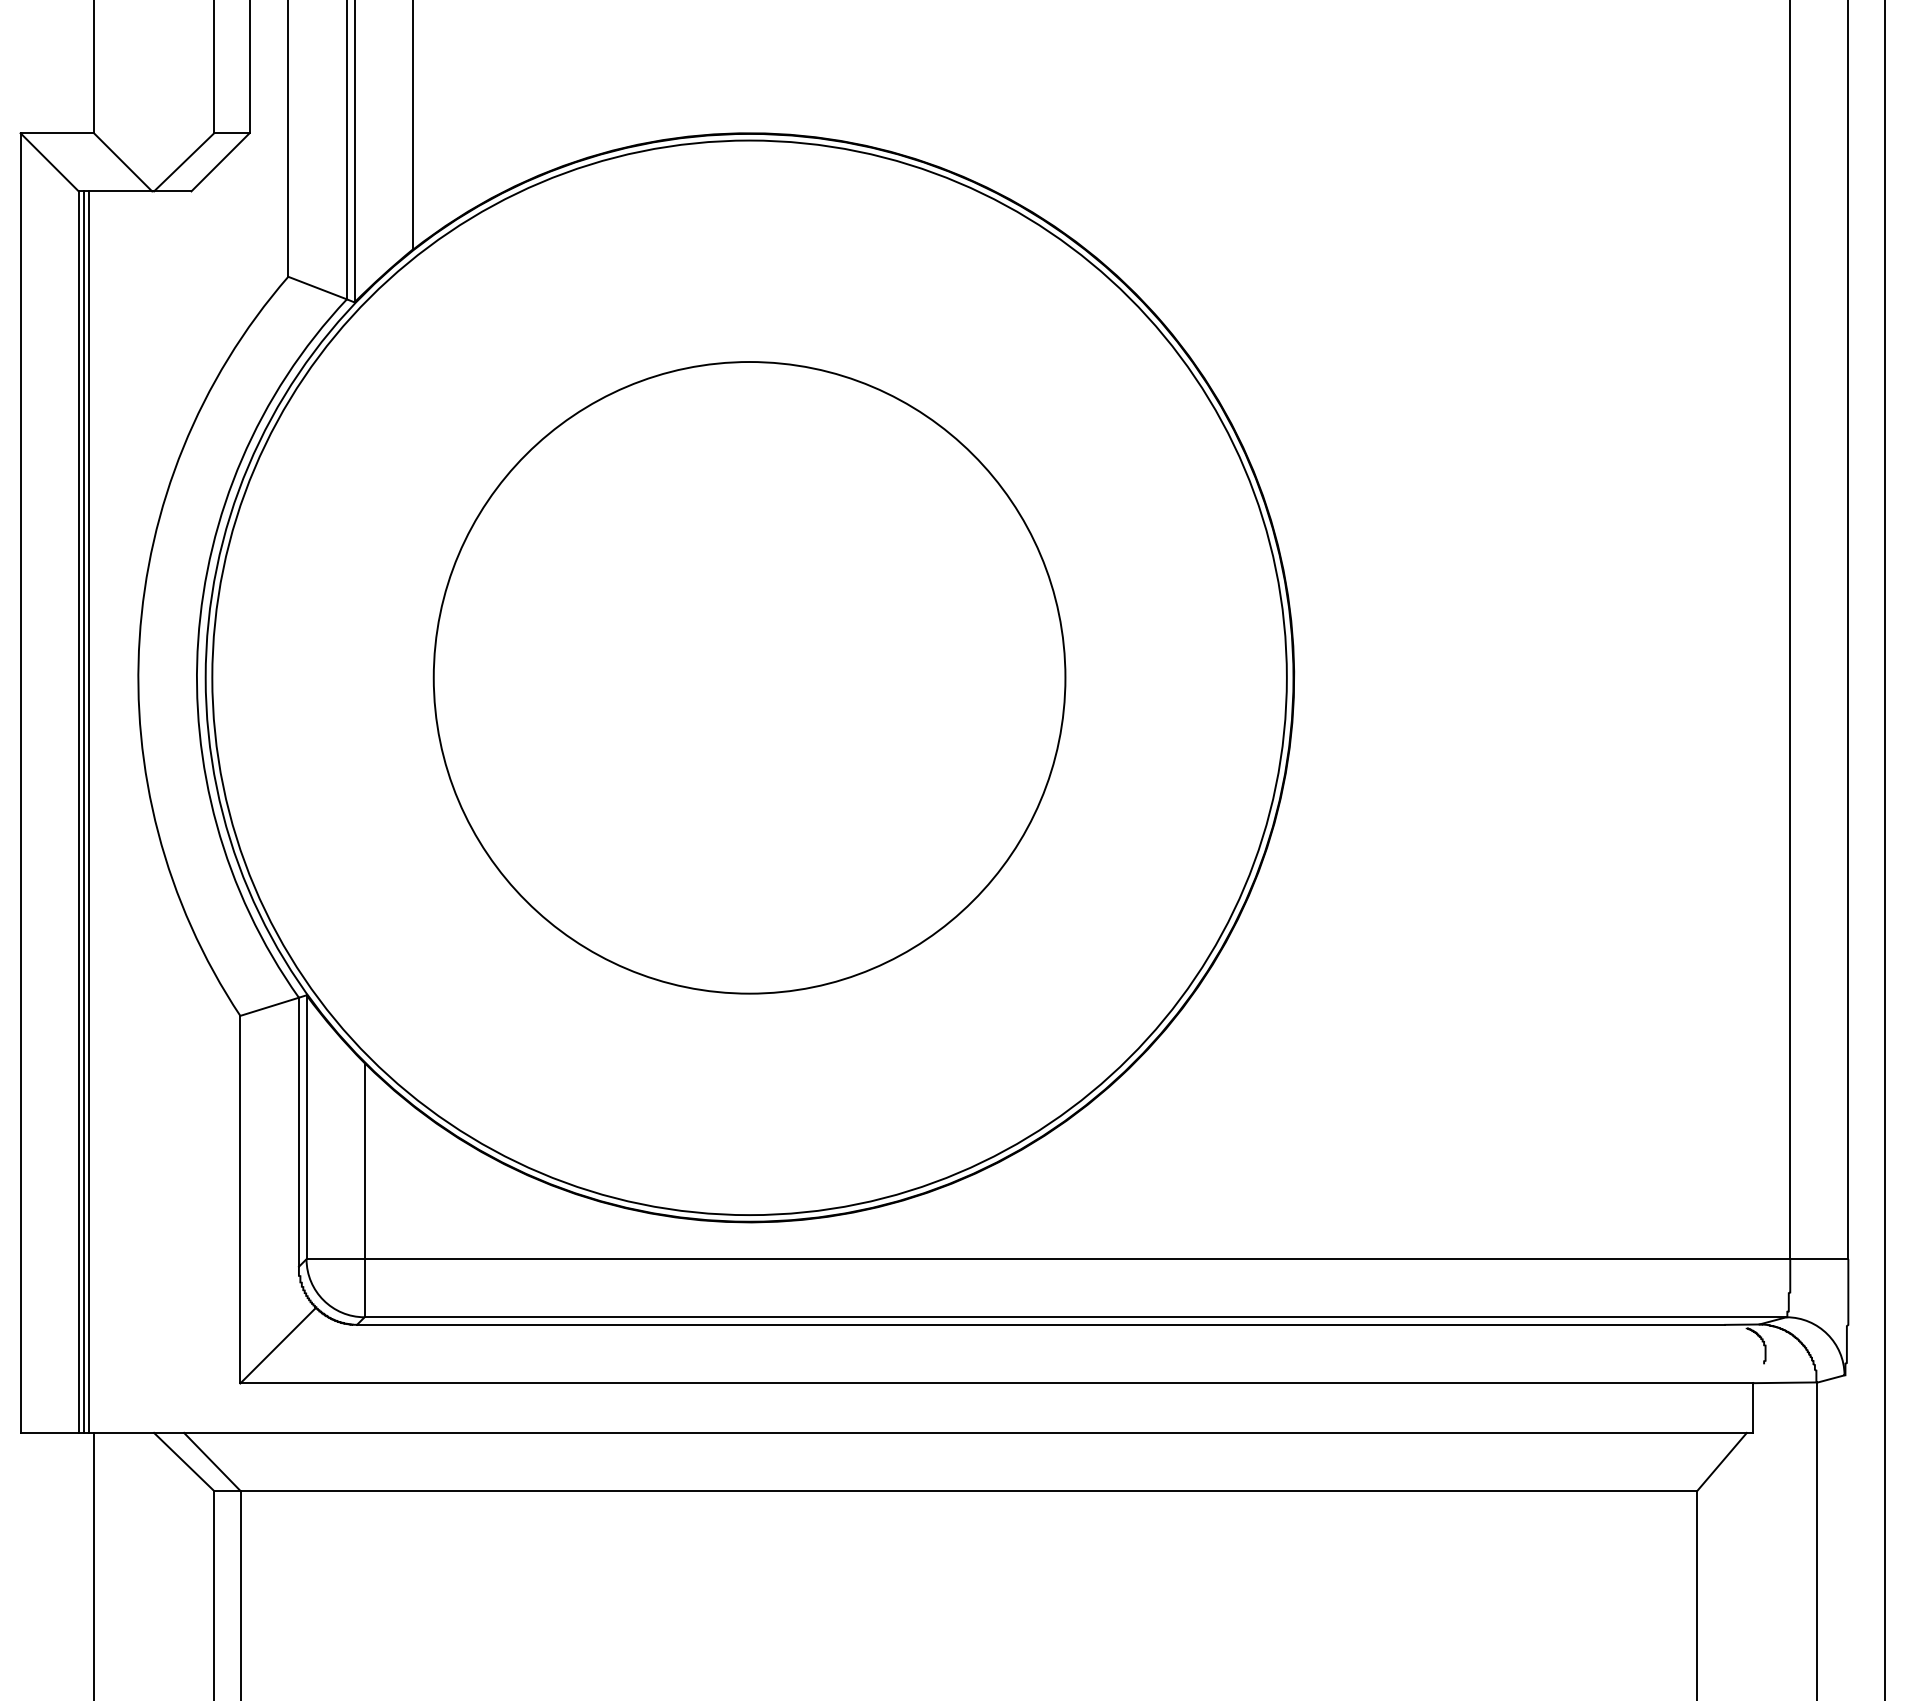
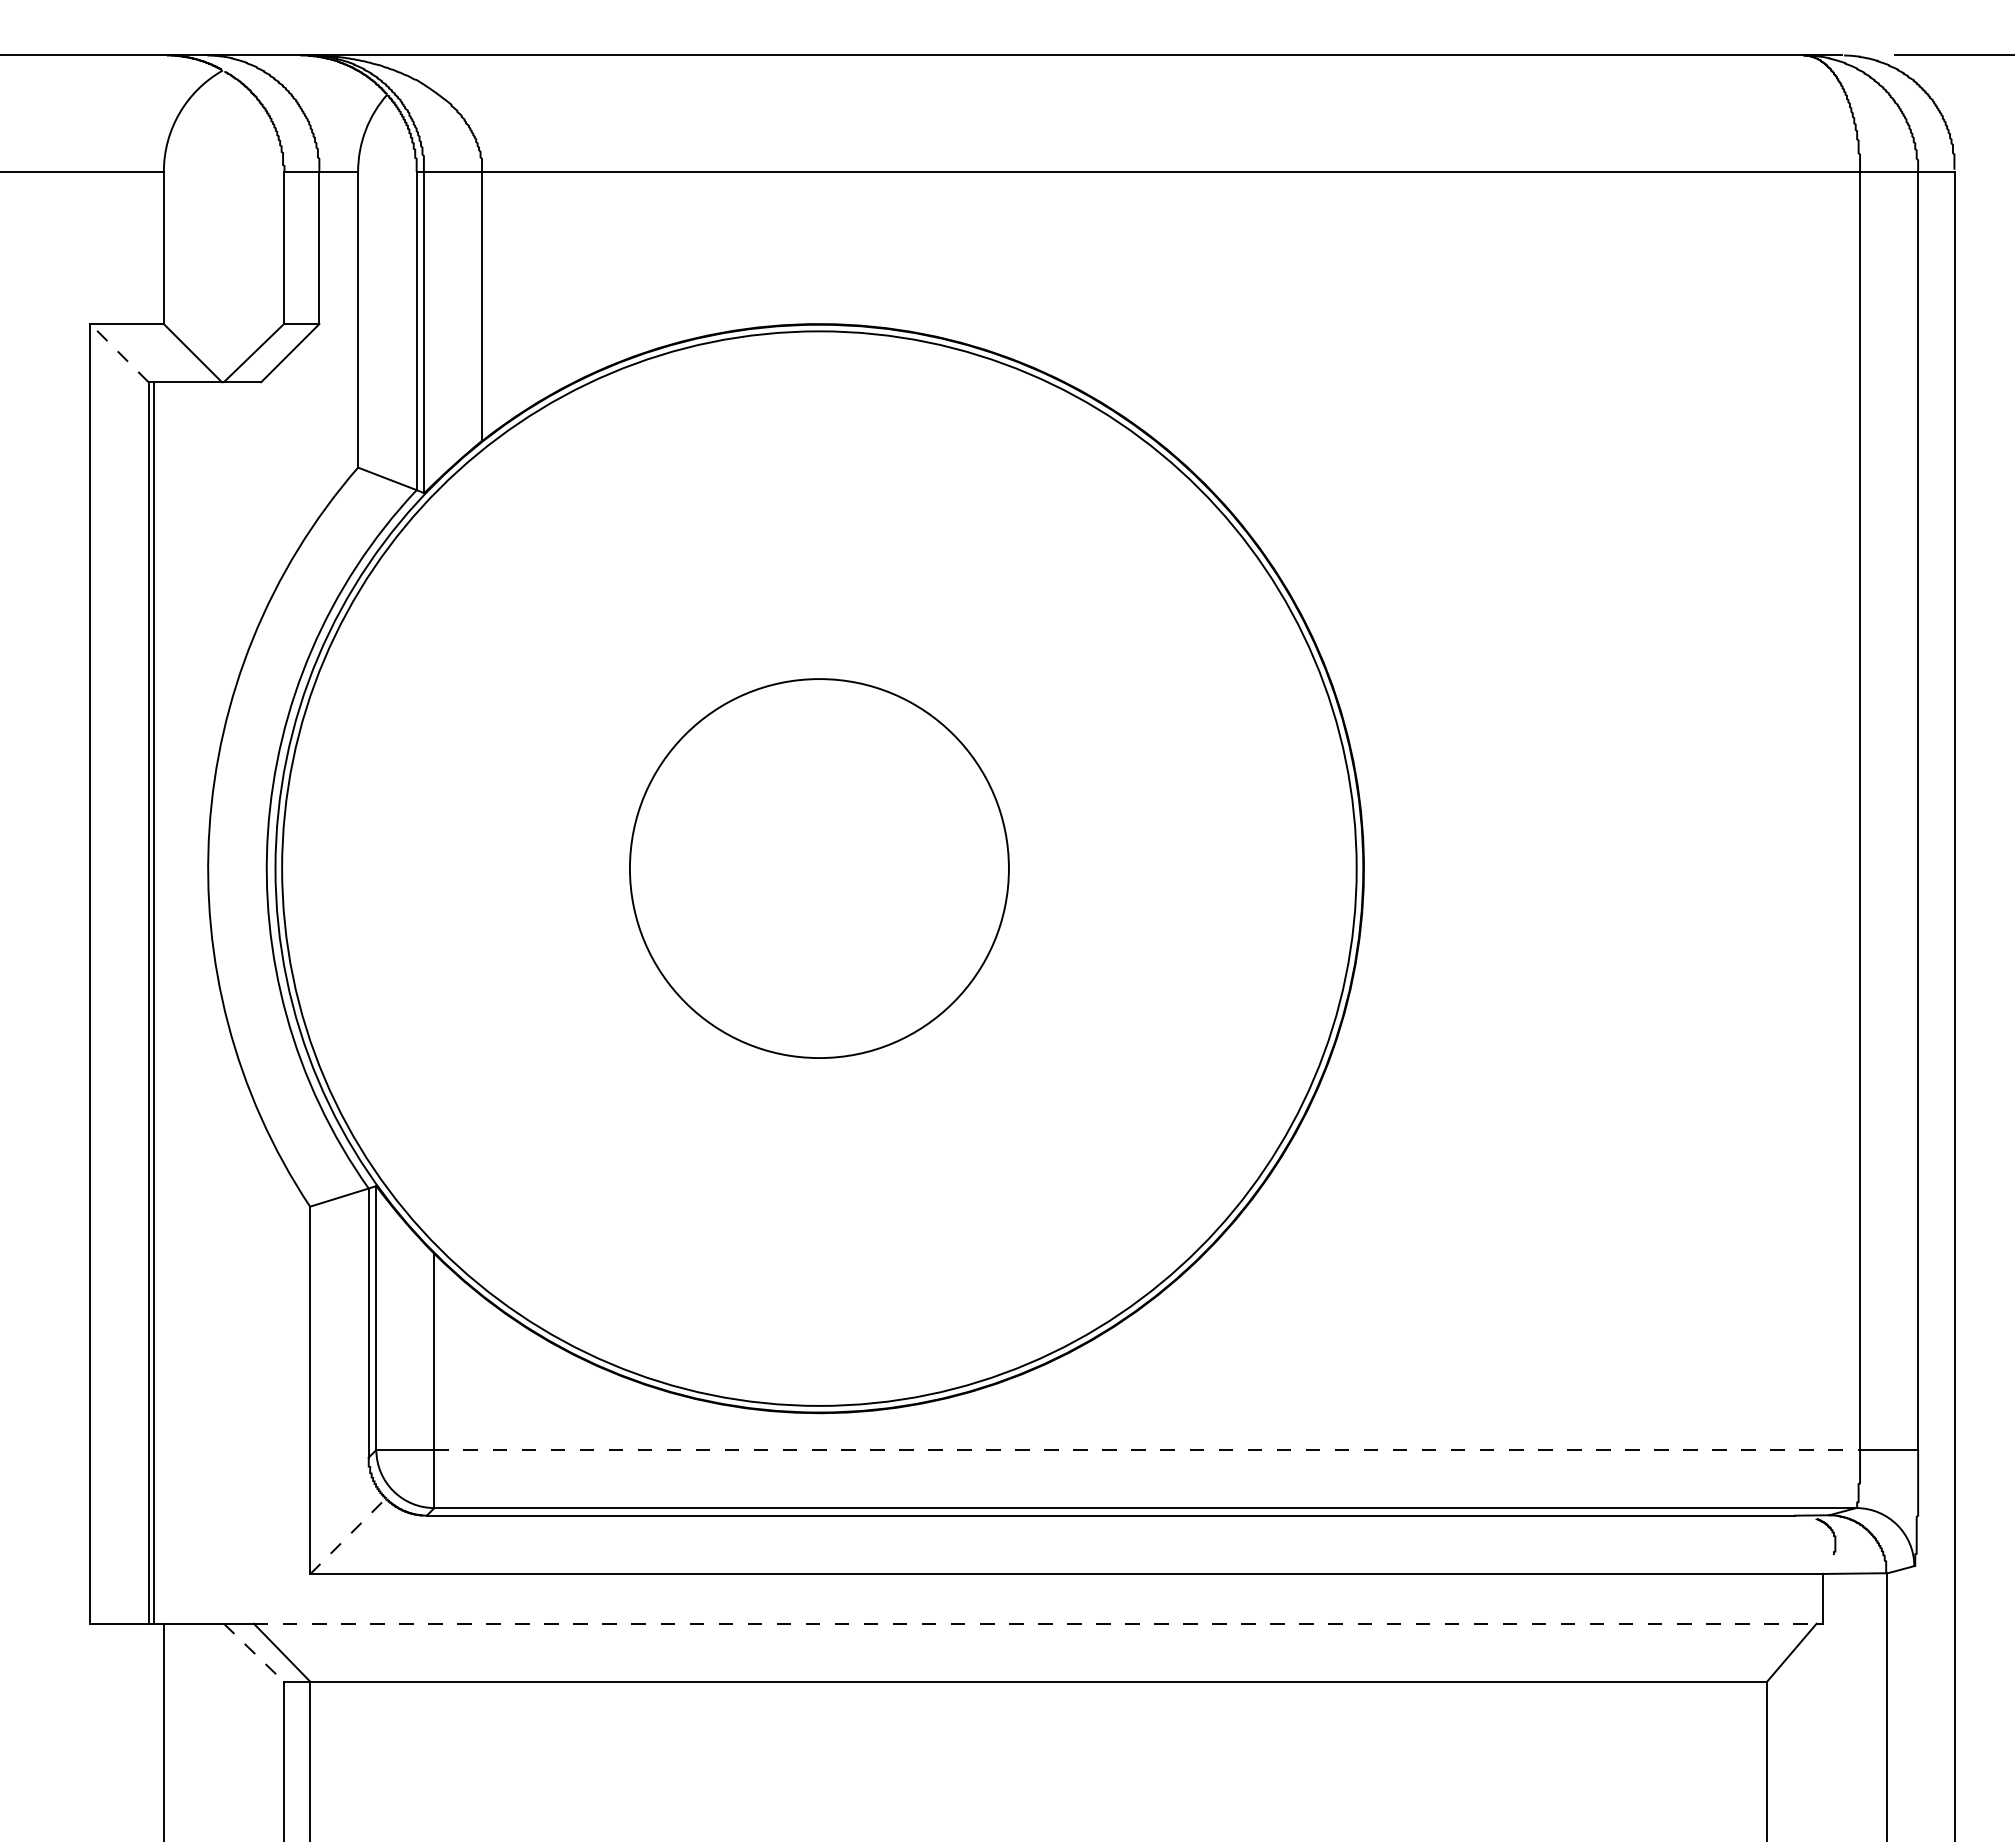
line: (49, 161) -> (119, 352), solid -> dashed
circle: (749, 677) -> (819, 868), size x0.6
line: (89, 811) -> (159, 1002), removed
line: (1077, 1258) -> (1147, 1449), solid -> dashed
line: (278, 1345) -> (348, 1536), solid -> dashed
line: (965, 1432) -> (1035, 1623), solid -> dashed
line: (183, 1461) -> (253, 1652), solid -> dashed

